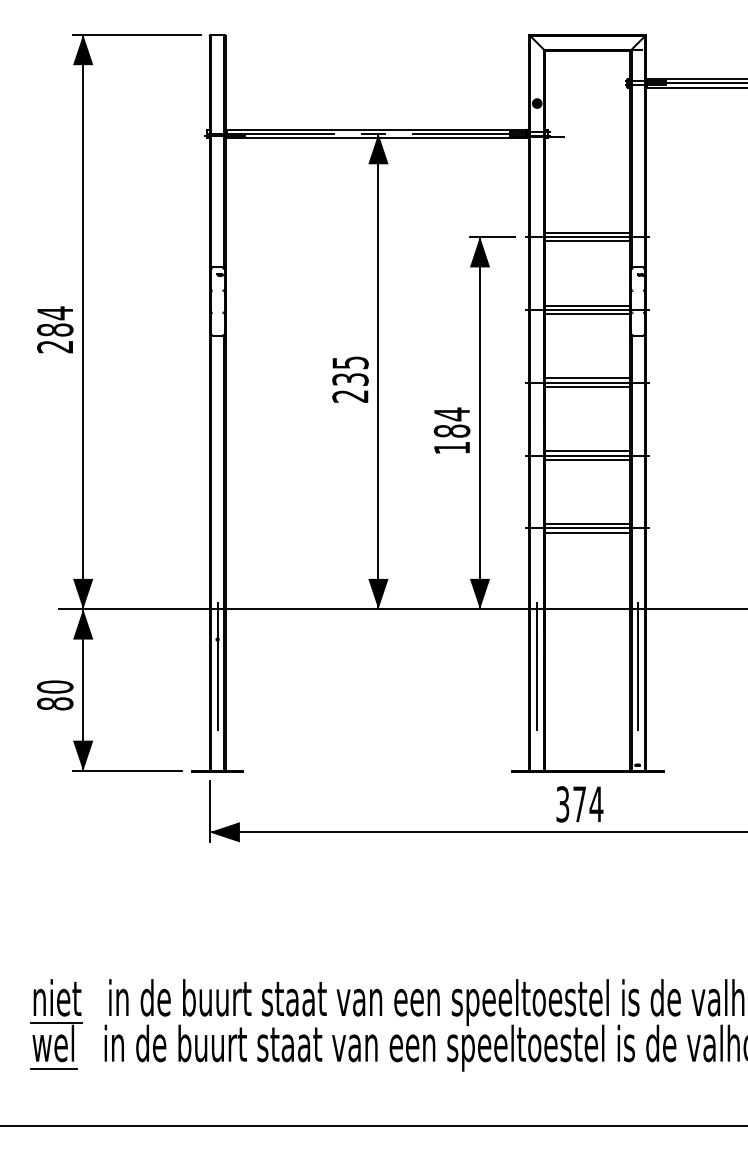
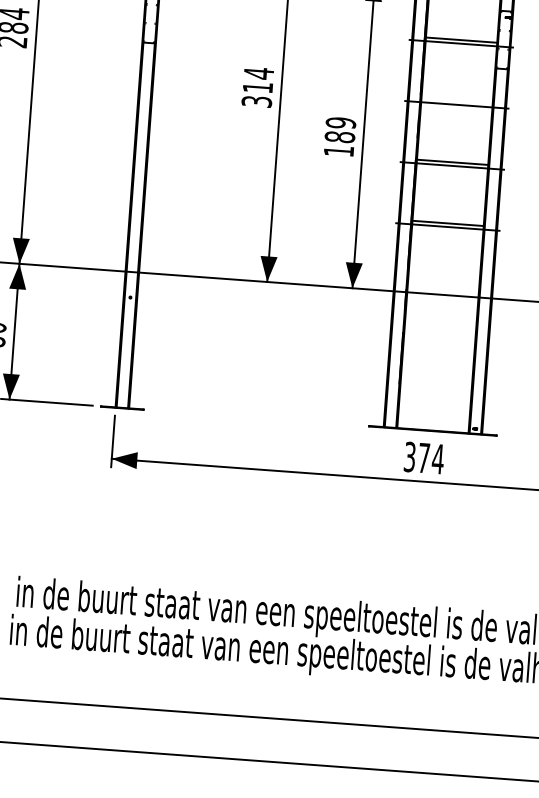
line: (587, 314) -> (460, 47), removed
text: (350, 378) -> (258, 86), 235 -> 314
line: (587, 378) -> (456, 101), removed
line: (587, 386) -> (456, 108), removed
text: (451, 414) -> (340, 123), 184 -> 189
line: (587, 459) -> (451, 169), removed
line: (587, 532) -> (447, 230), removed
line: (217, 659) -> (129, 314), removed
line: (537, 659) -> (397, 333), removed
line: (638, 659) -> (482, 340), removed

